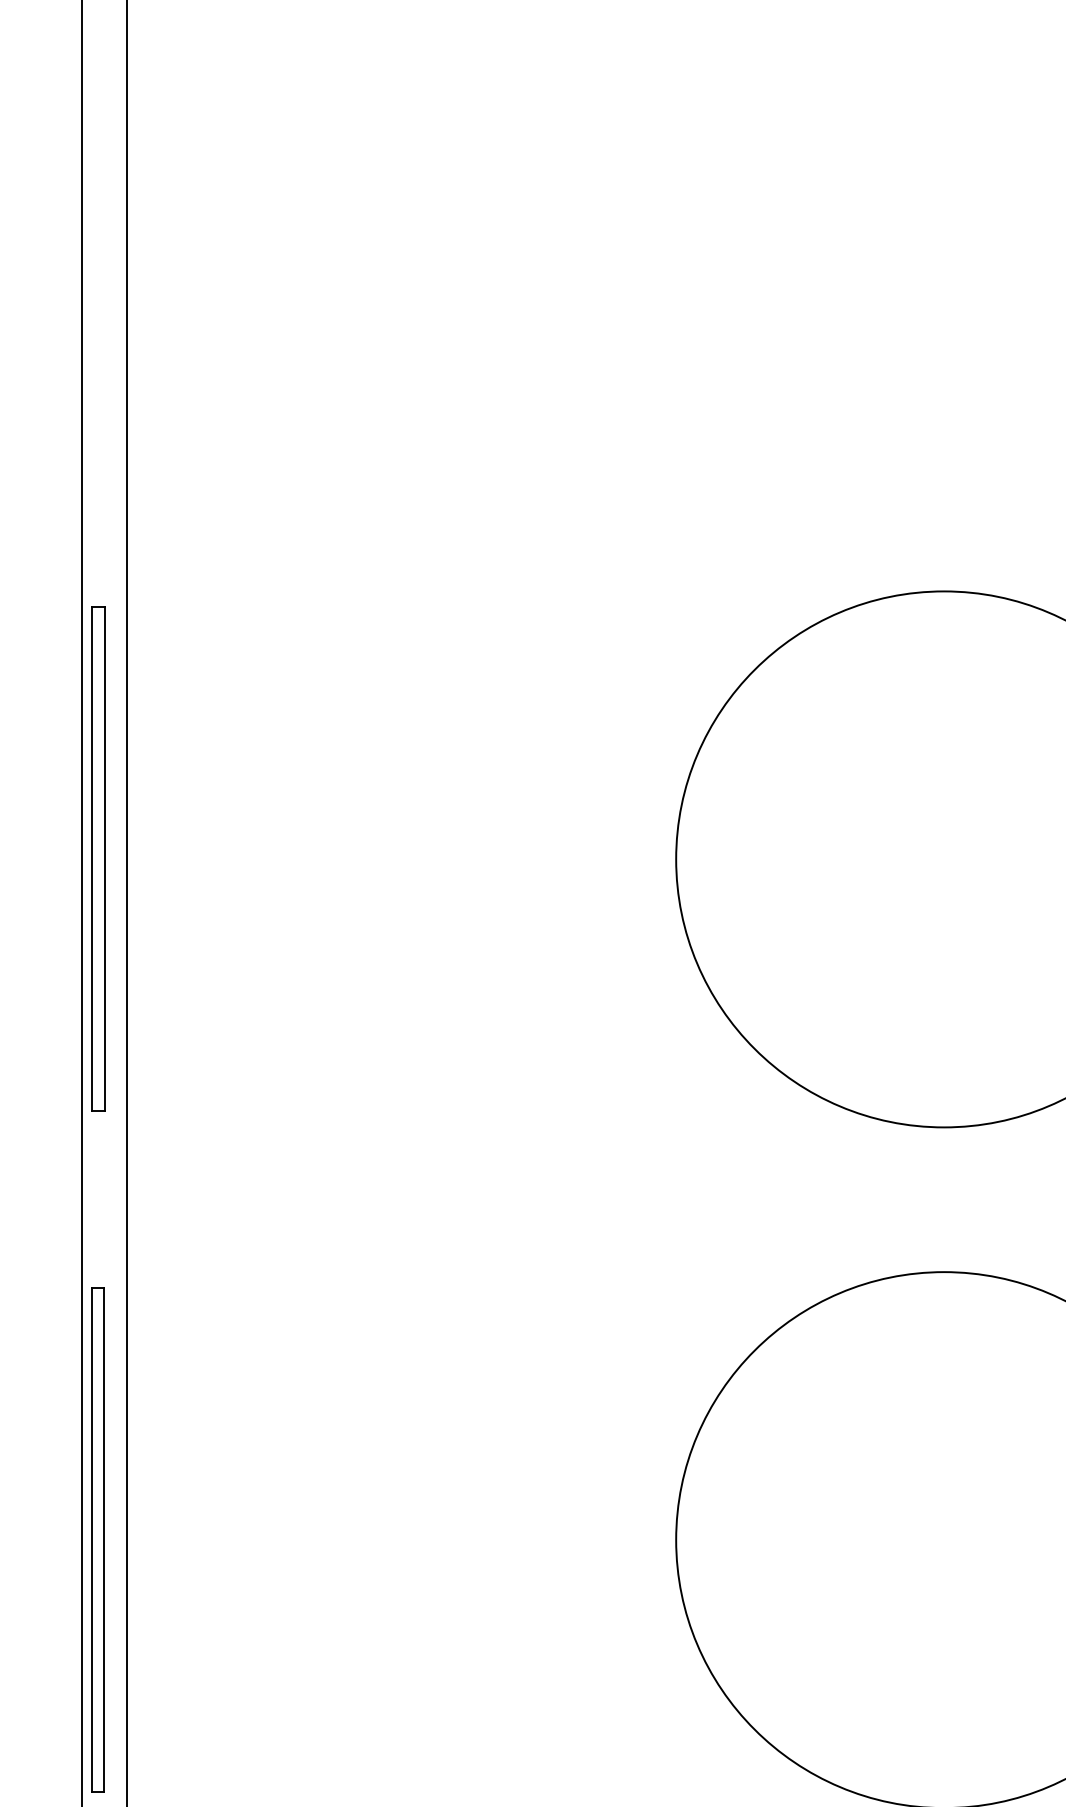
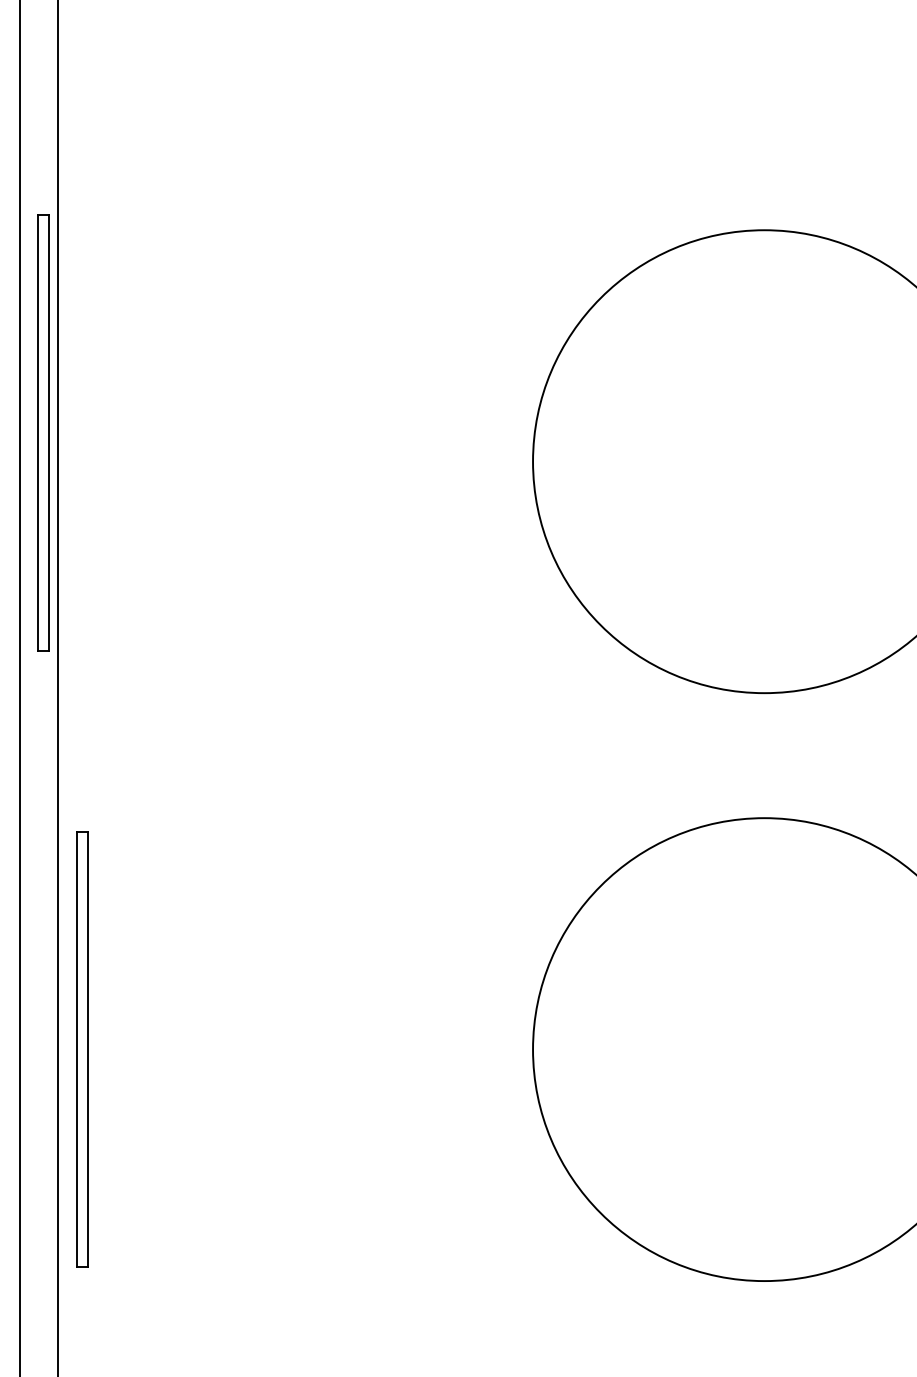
part: (98, 858) -> (43, 432), moved
part: (97, 1539) -> (82, 1049), moved

